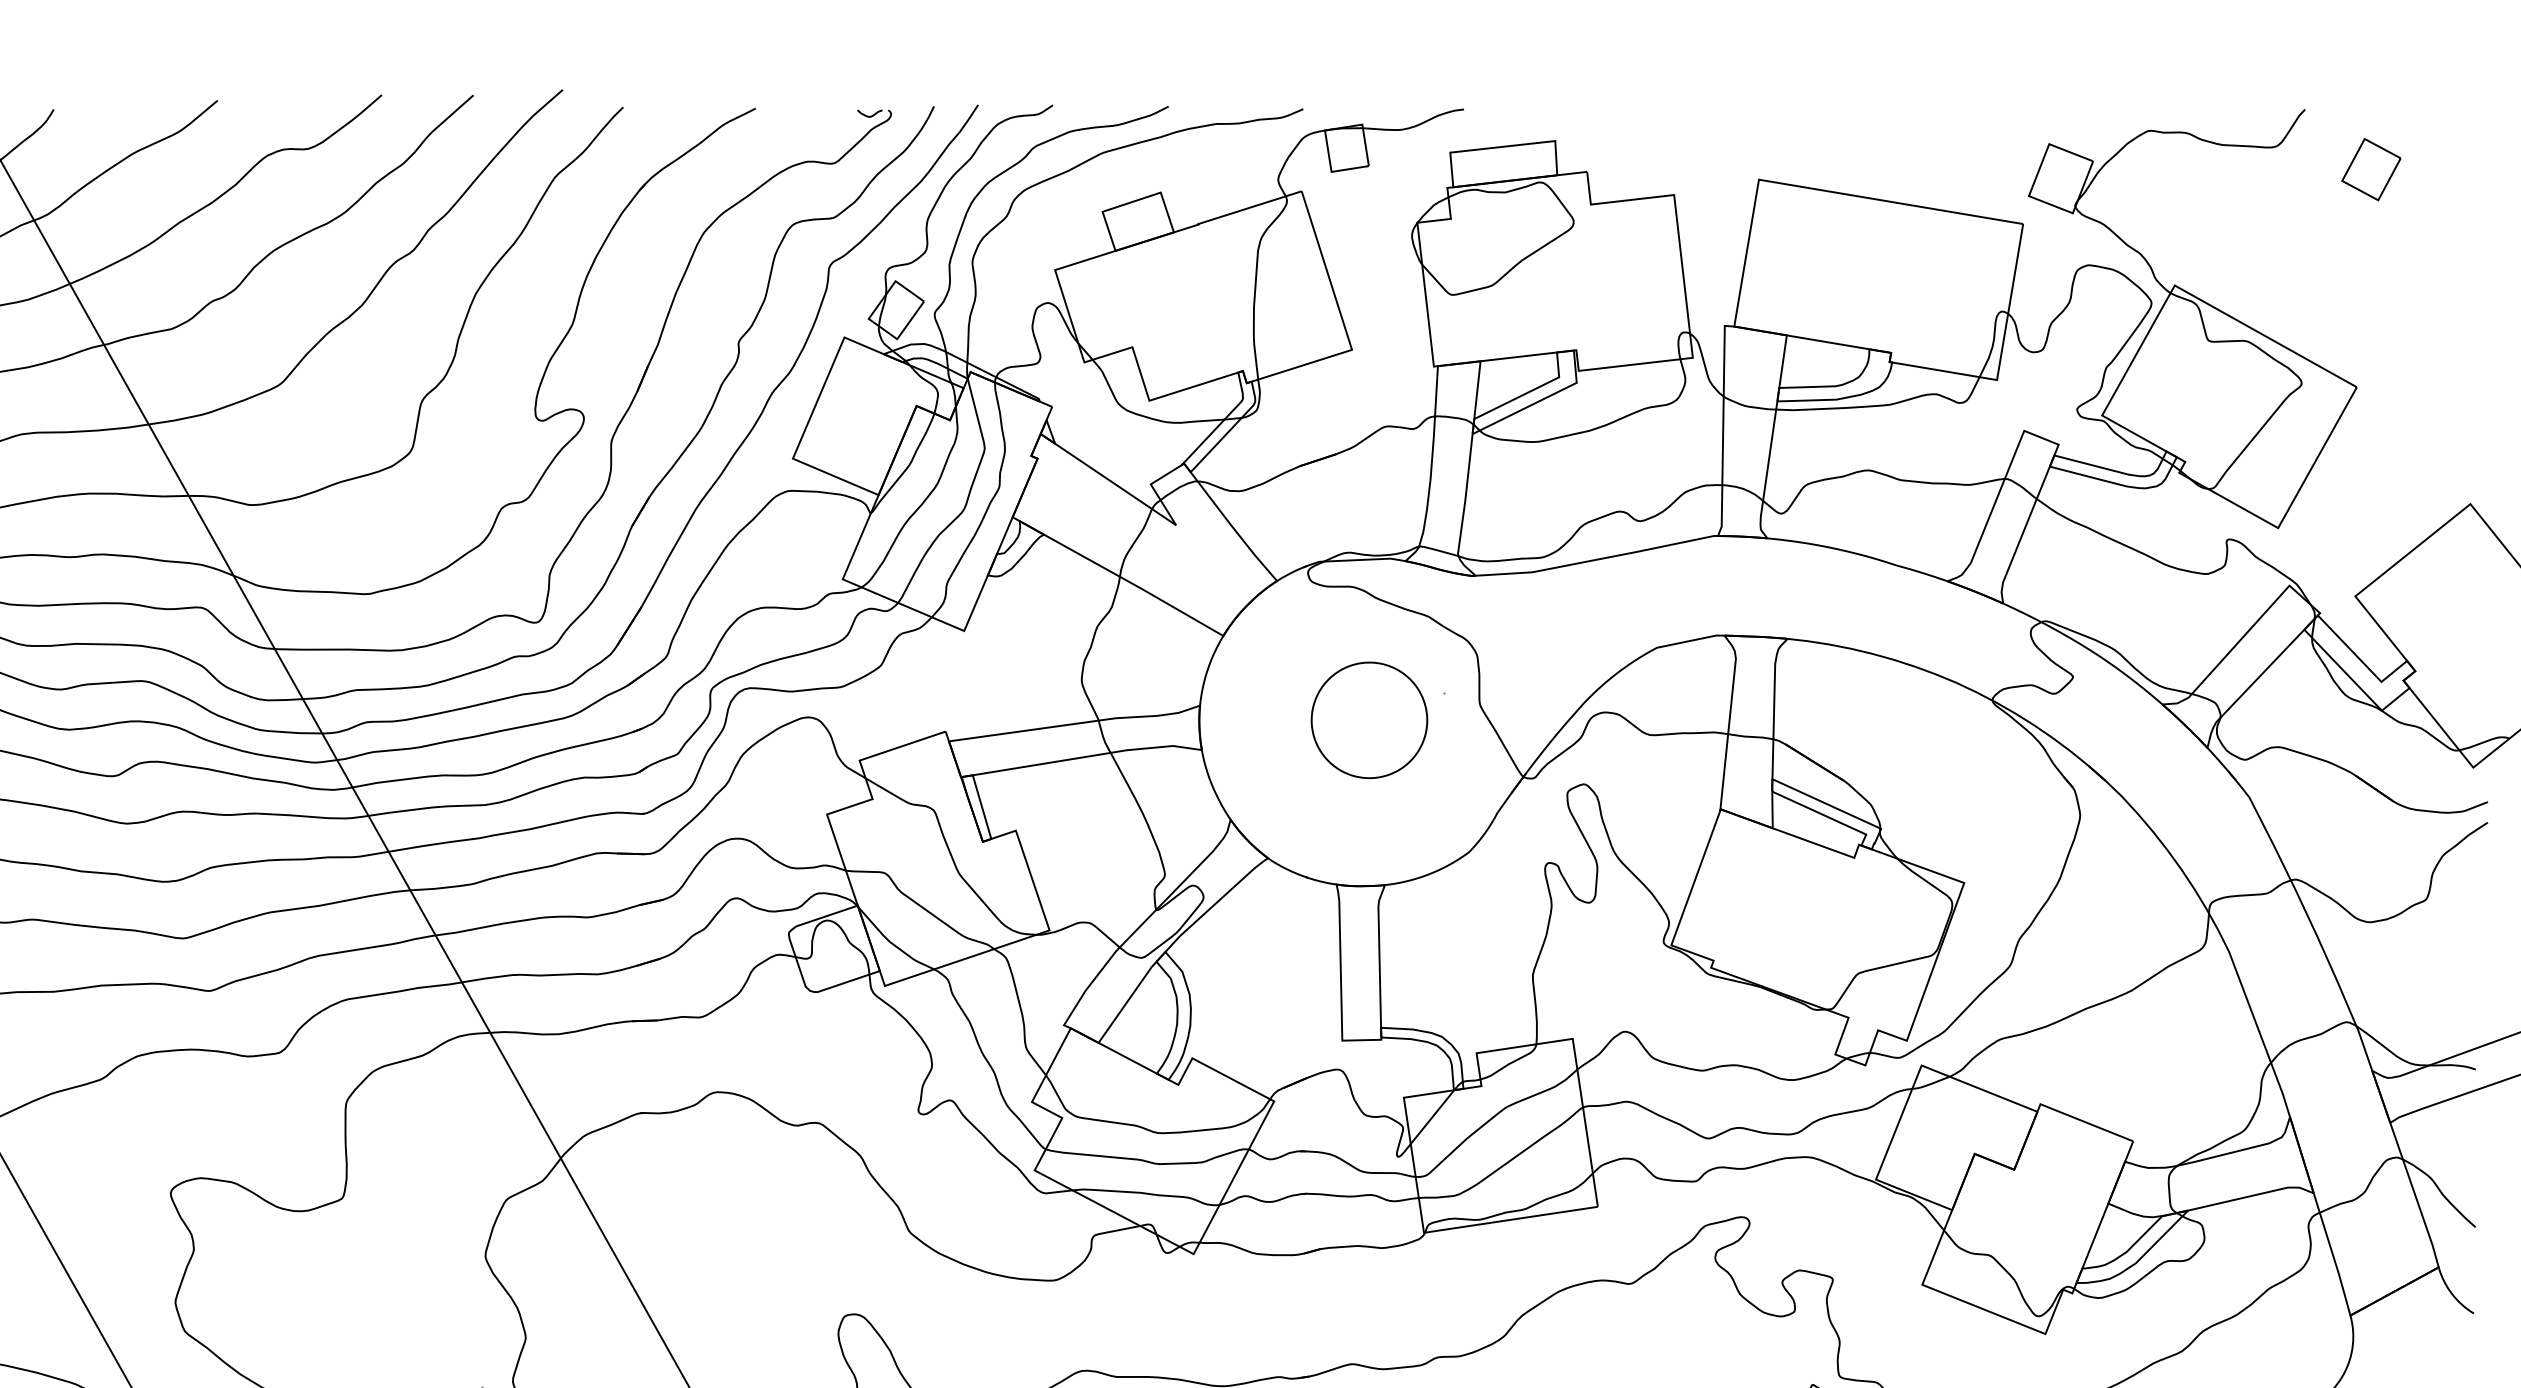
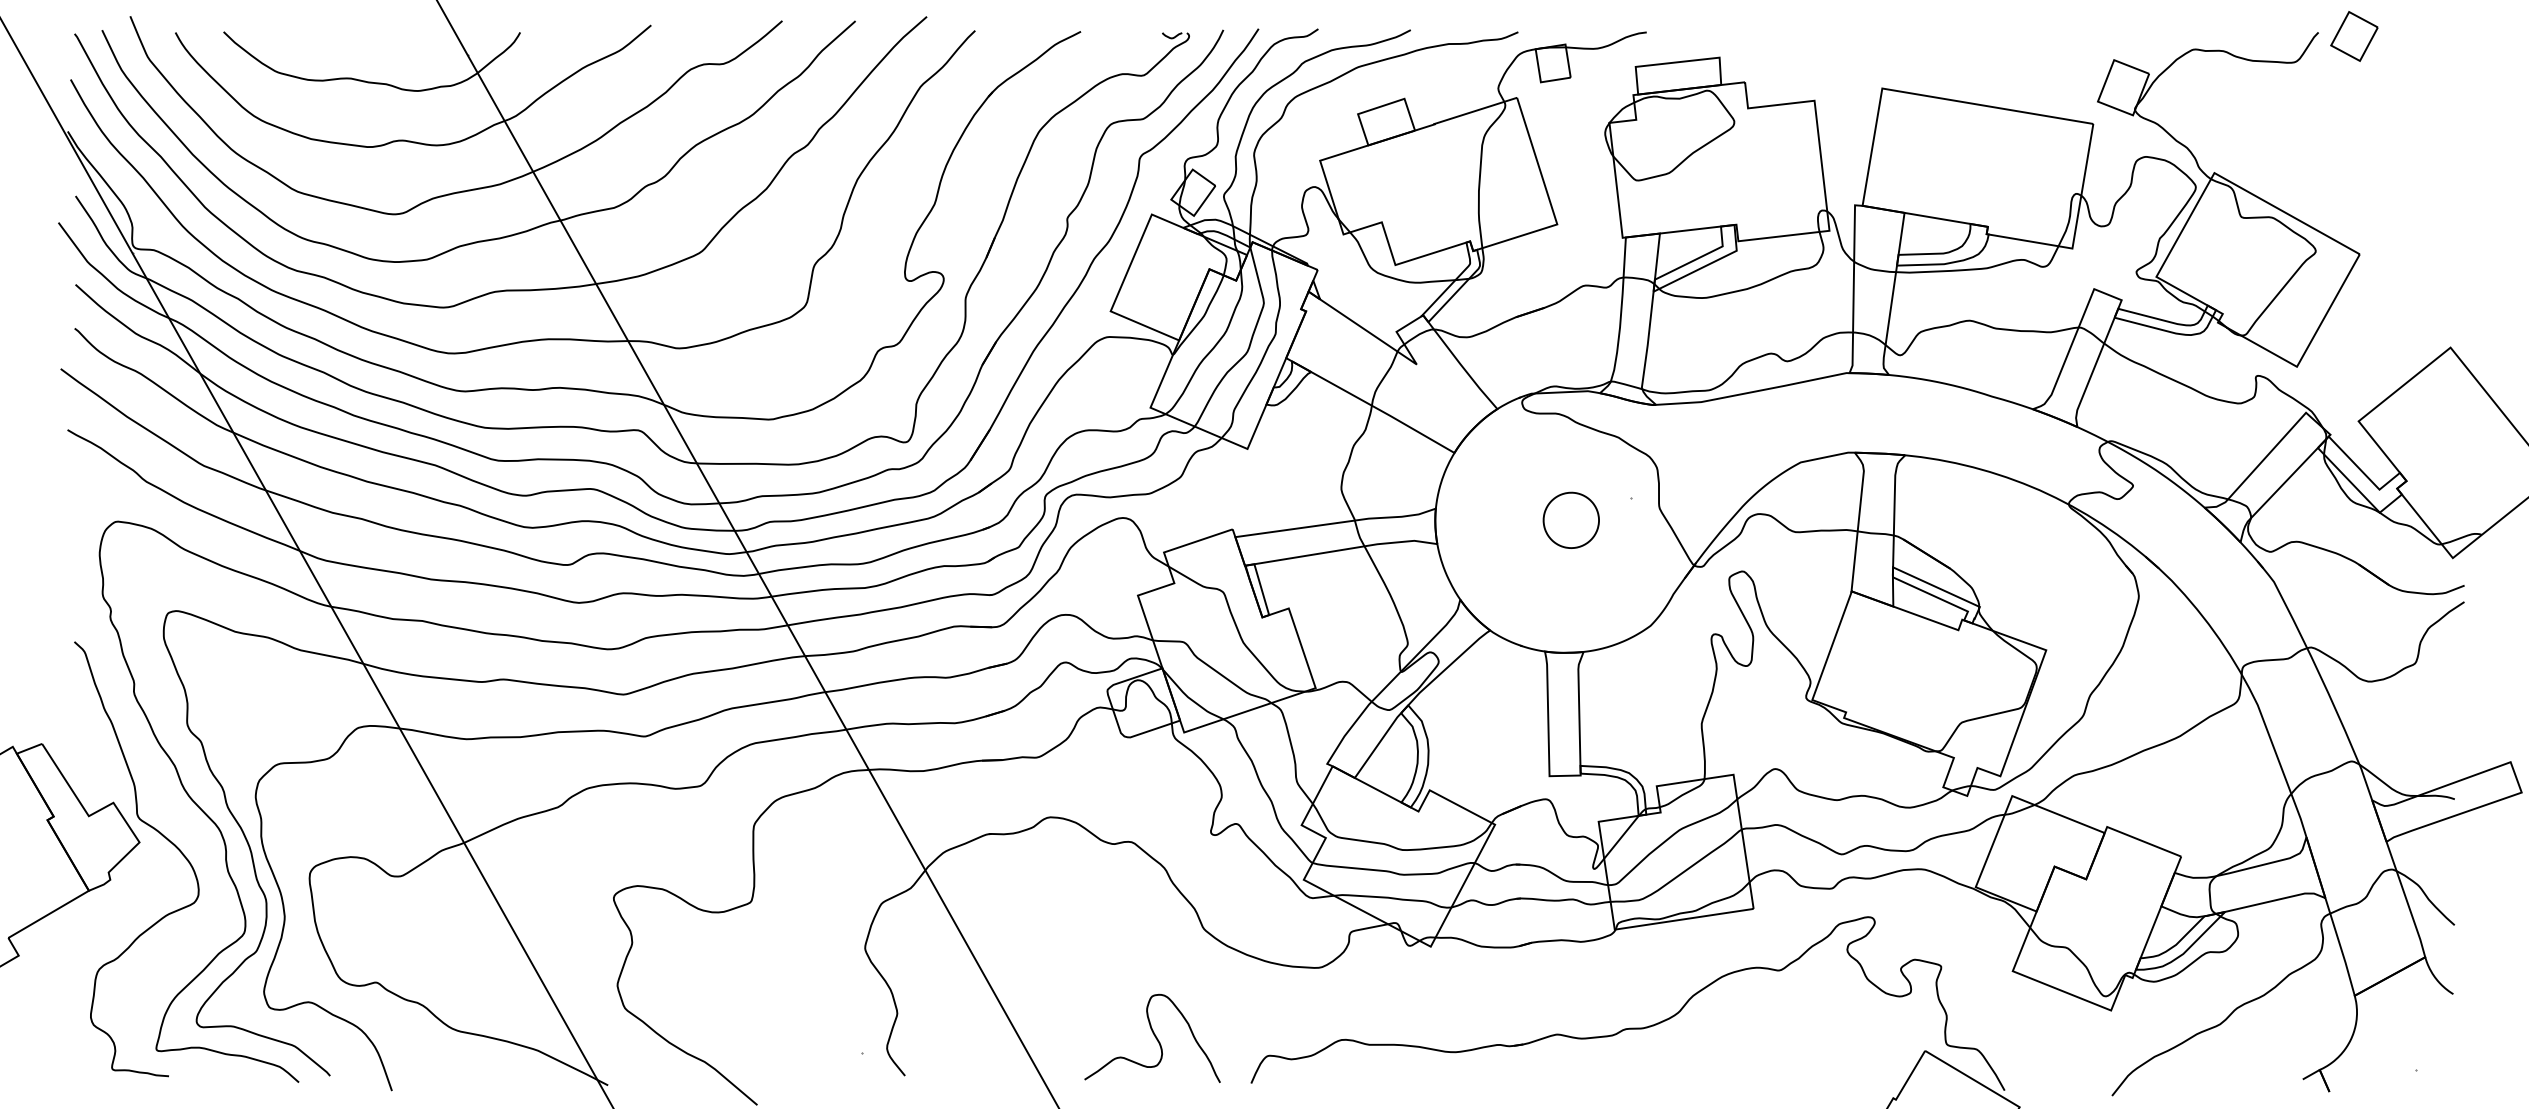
part: (2371, 169) -> (2354, 36), moved
part: (1369, 720) -> (1571, 520), size x0.6

